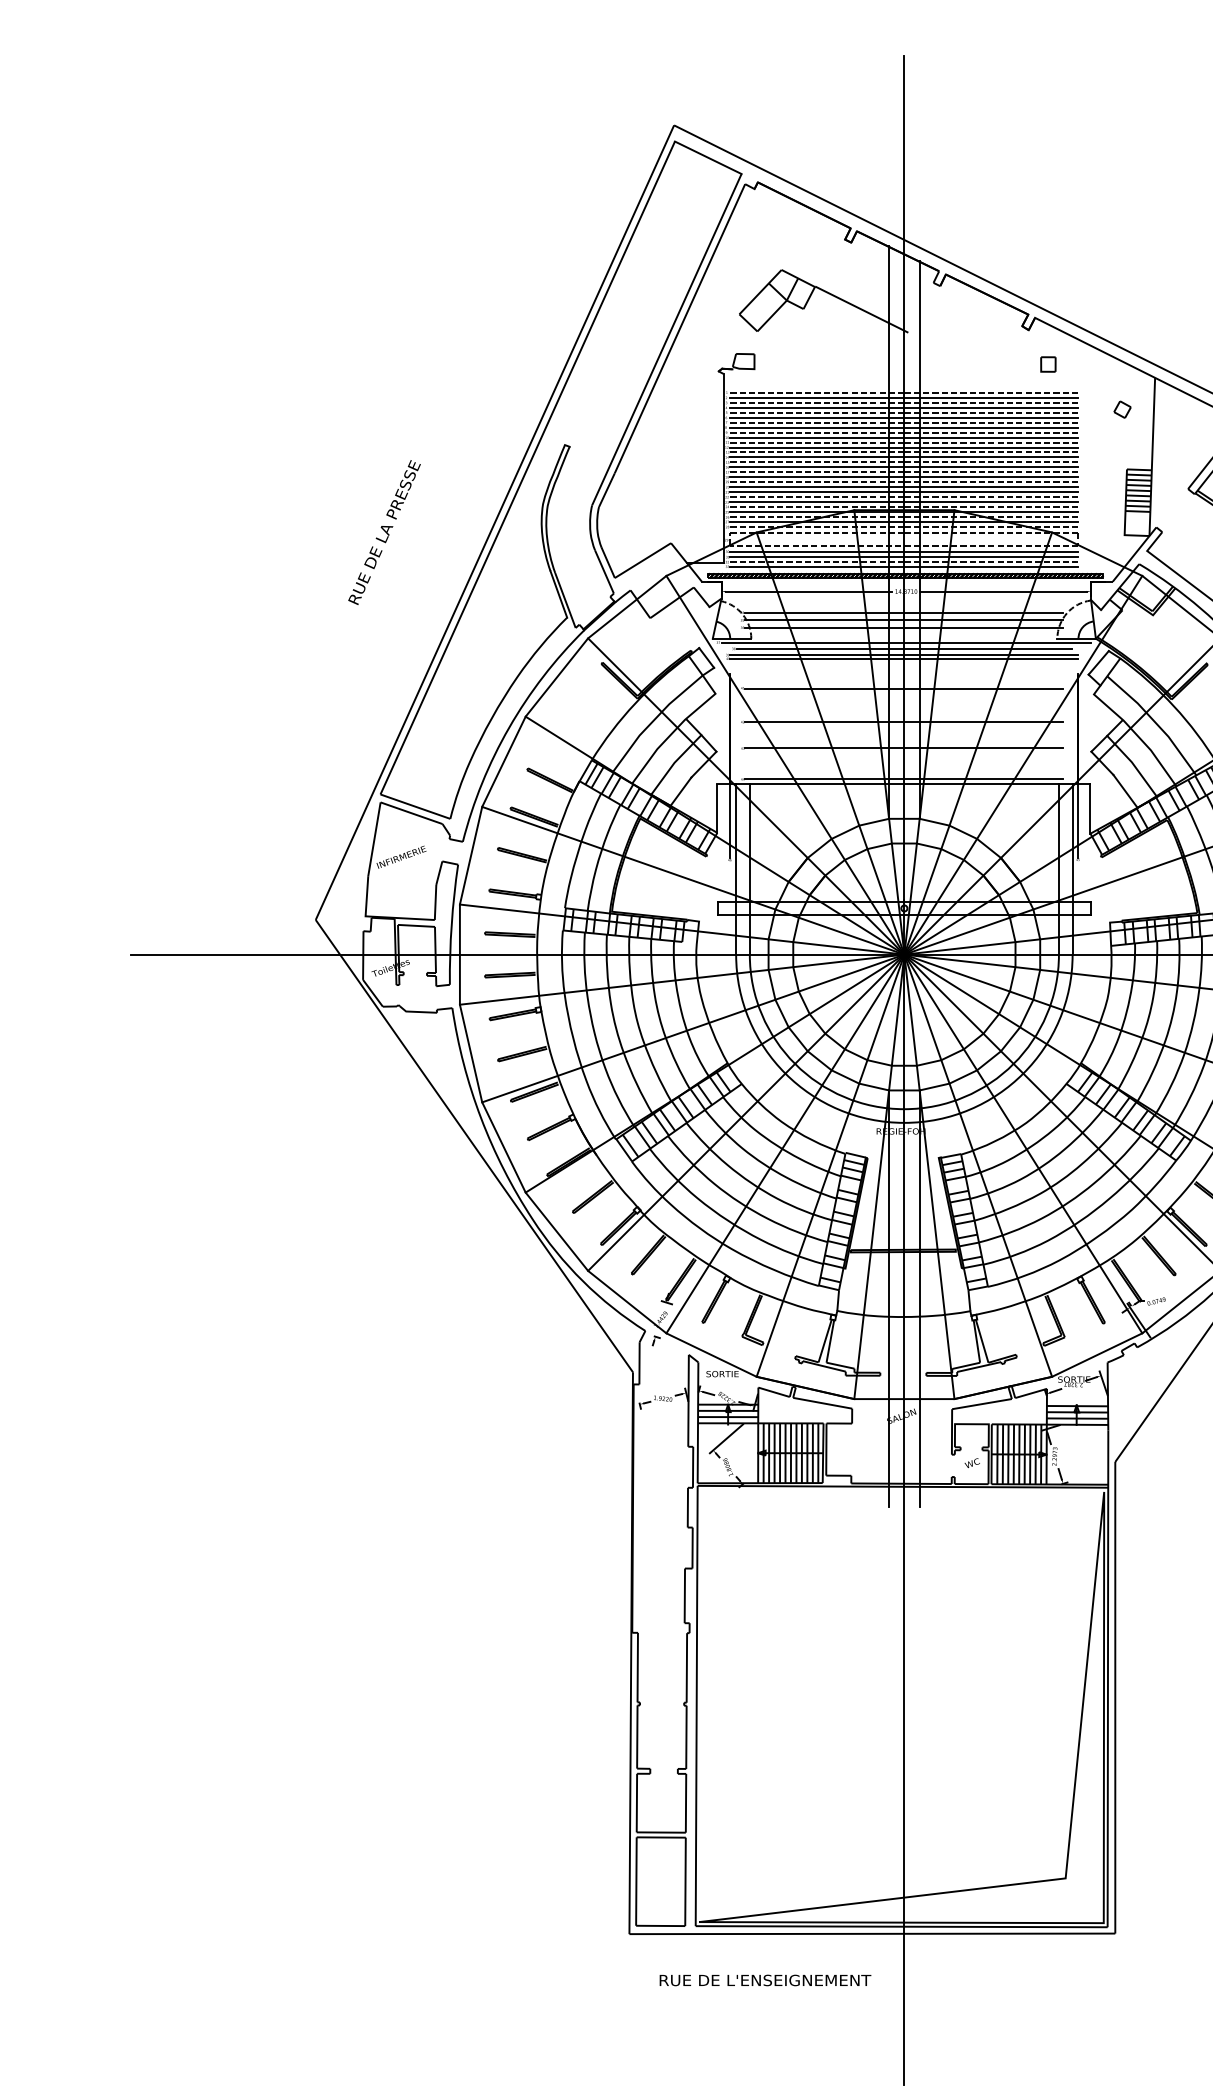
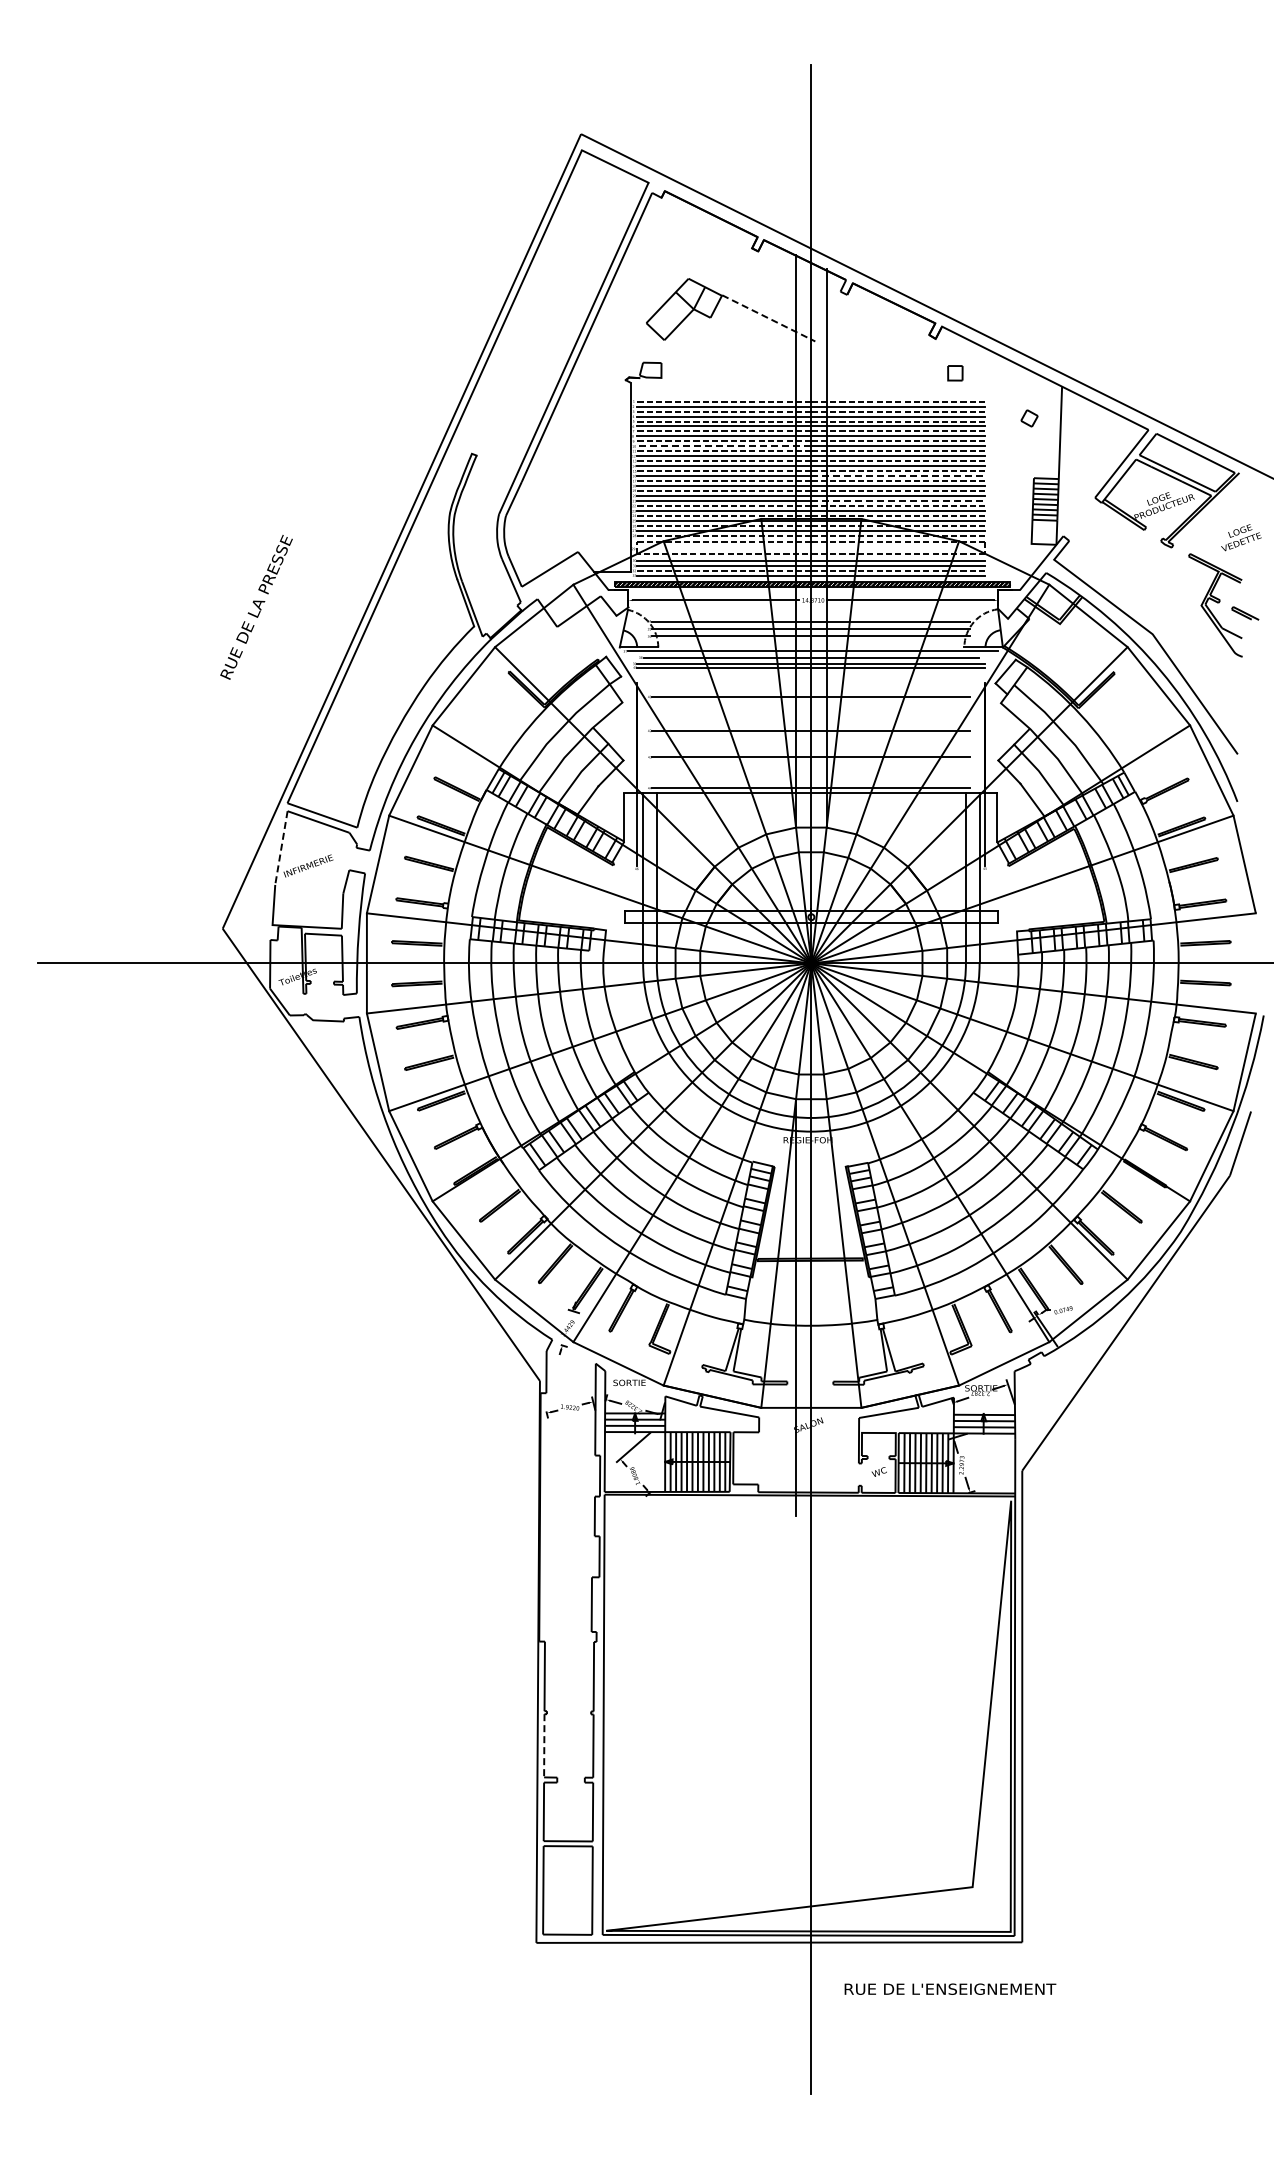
line: (861, 309) -> (768, 318), solid -> dashed
line: (817, 437) -> (724, 446), solid -> dashed
line: (991, 467) -> (898, 476), solid -> dashed
line: (991, 492) -> (898, 501), solid -> dashed
text: (384, 532) -> (256, 607), moved
line: (374, 839) -> (281, 848), solid -> dashed
line: (919, 1298) -> (826, 1307), removed
line: (637, 1736) -> (544, 1745), solid -> dashed
text: (765, 1979) -> (950, 1988), moved

